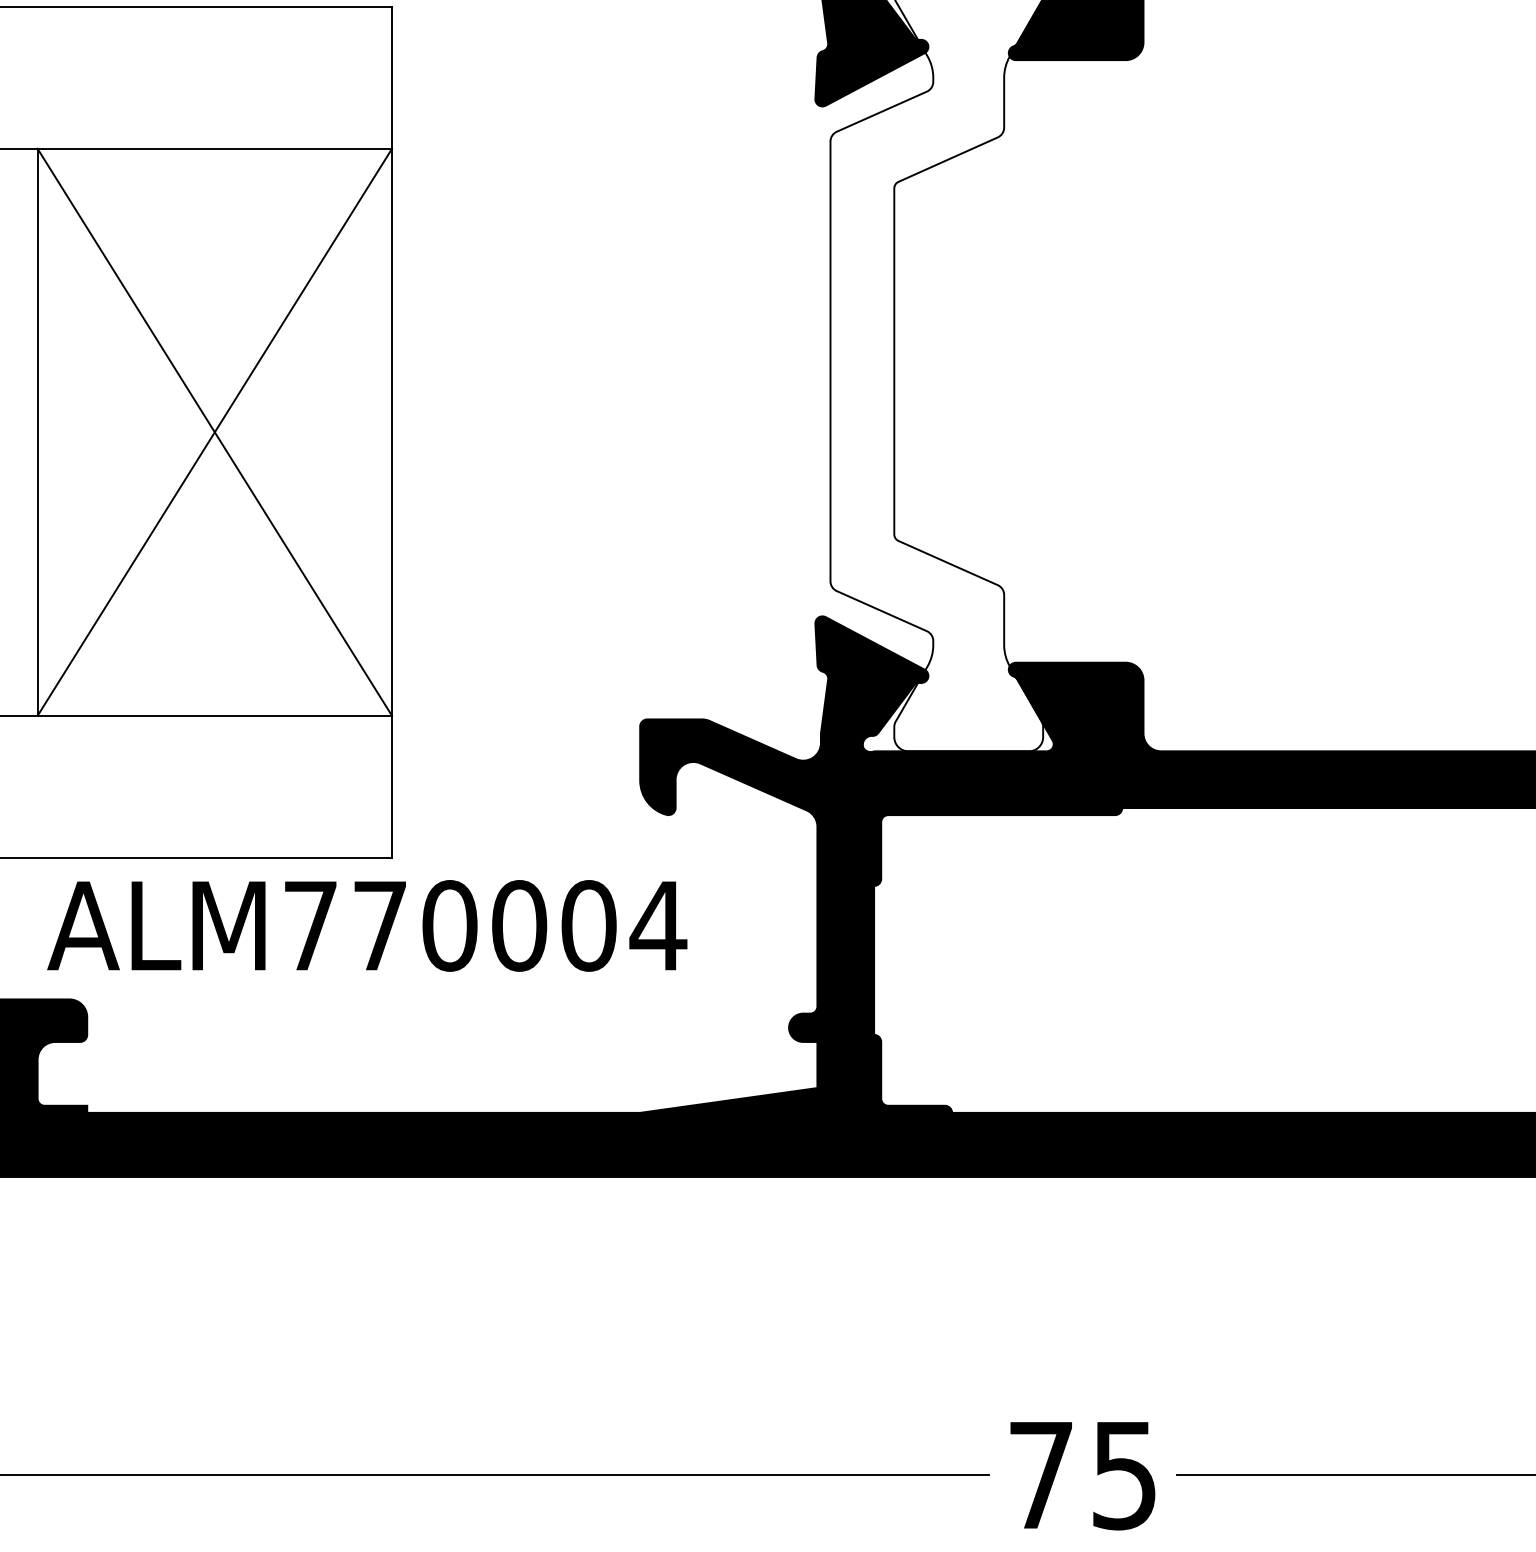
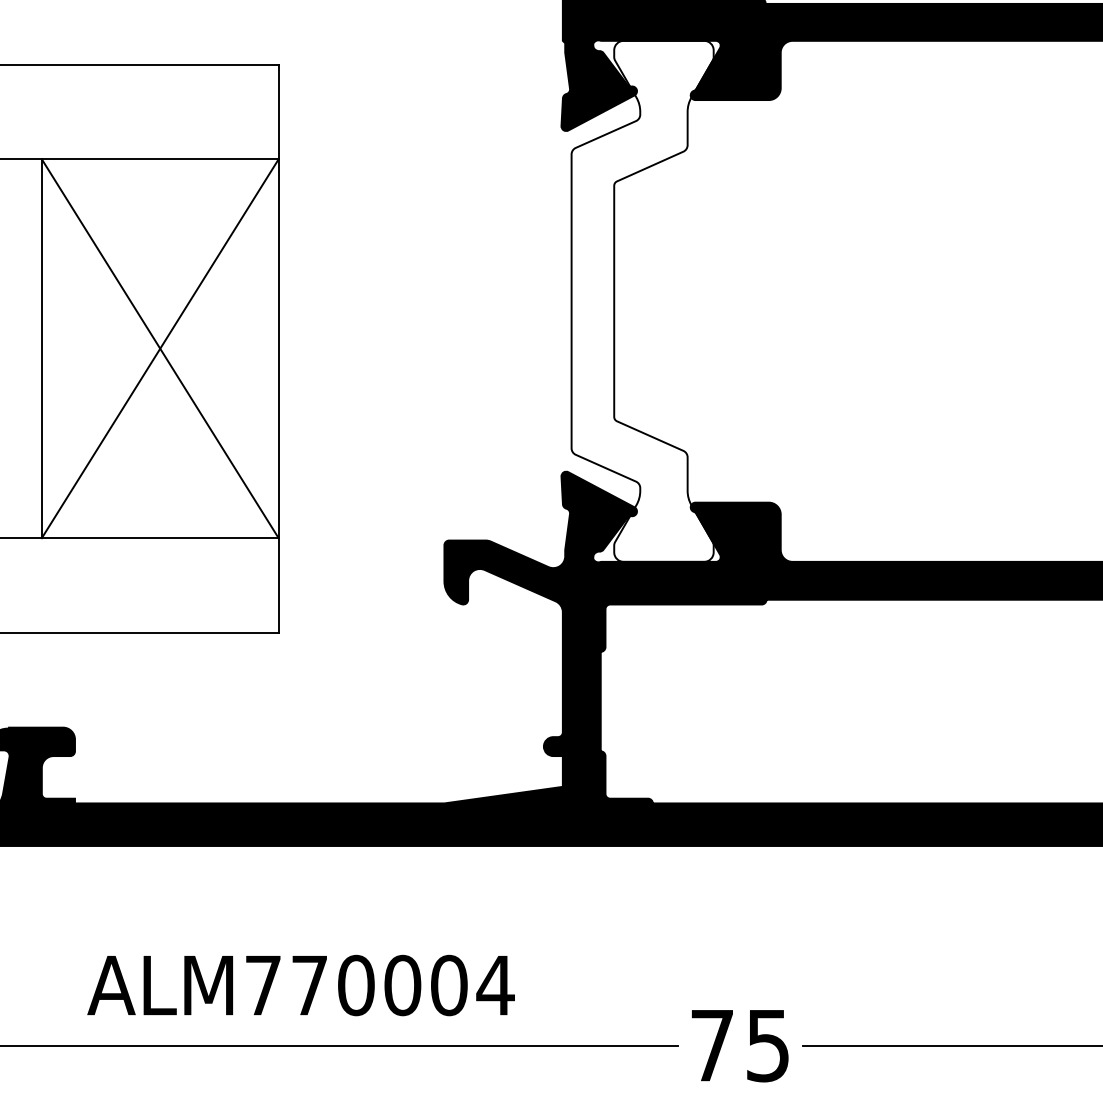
text: (366, 925) -> (300, 985), moved

